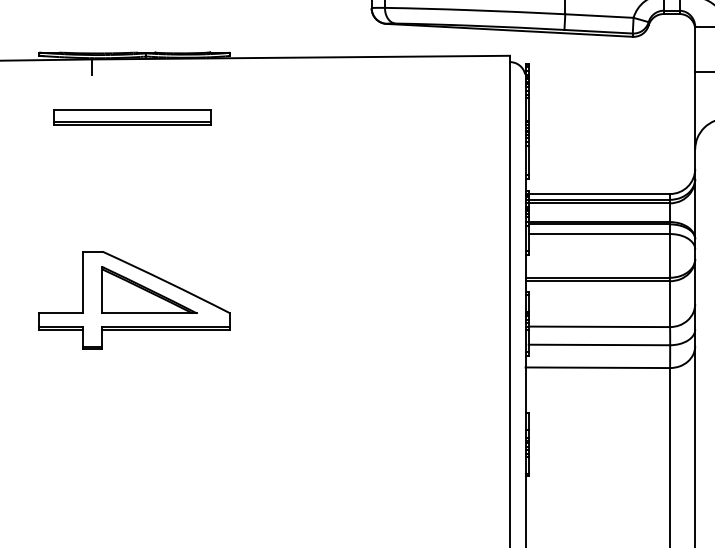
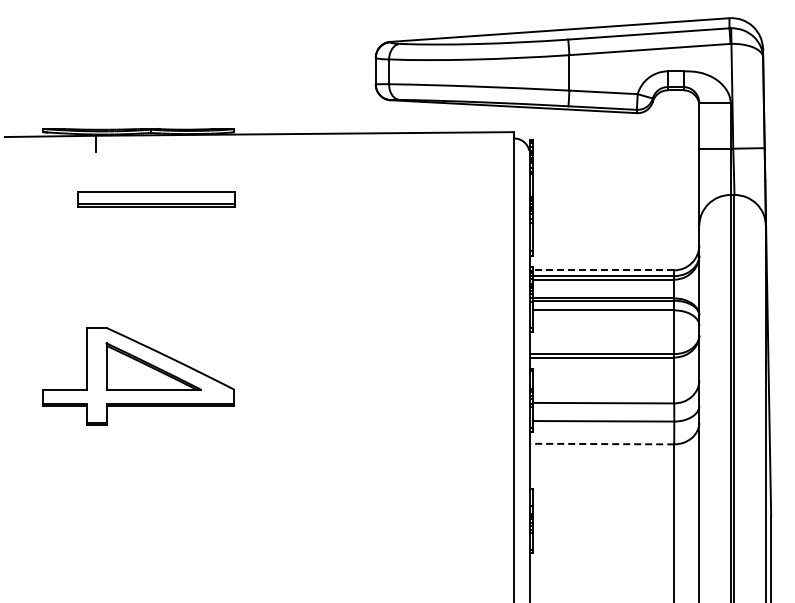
part: (133, 118) -> (156, 199), moved
line: (597, 194) -> (601, 270), solid -> dashed
line: (597, 368) -> (601, 444), solid -> dashed

